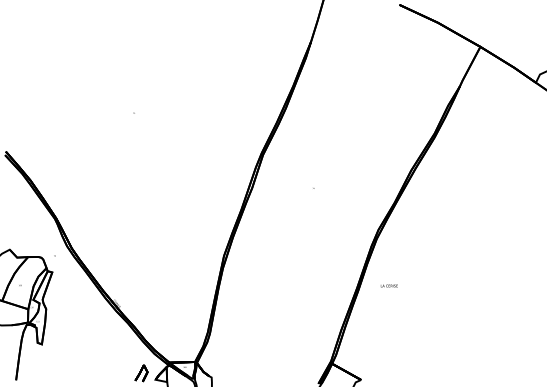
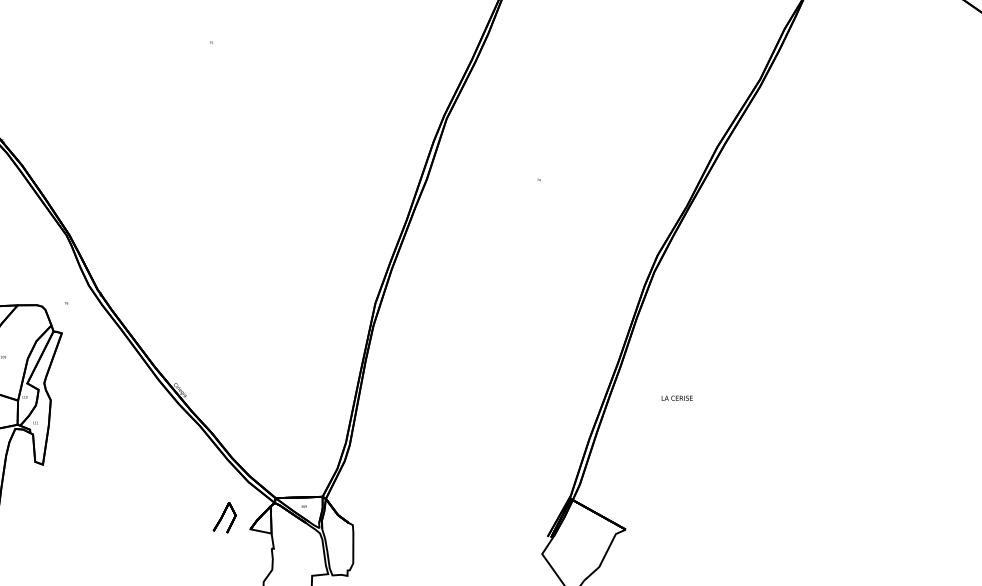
text: (388, 285) -> (675, 397), moved

